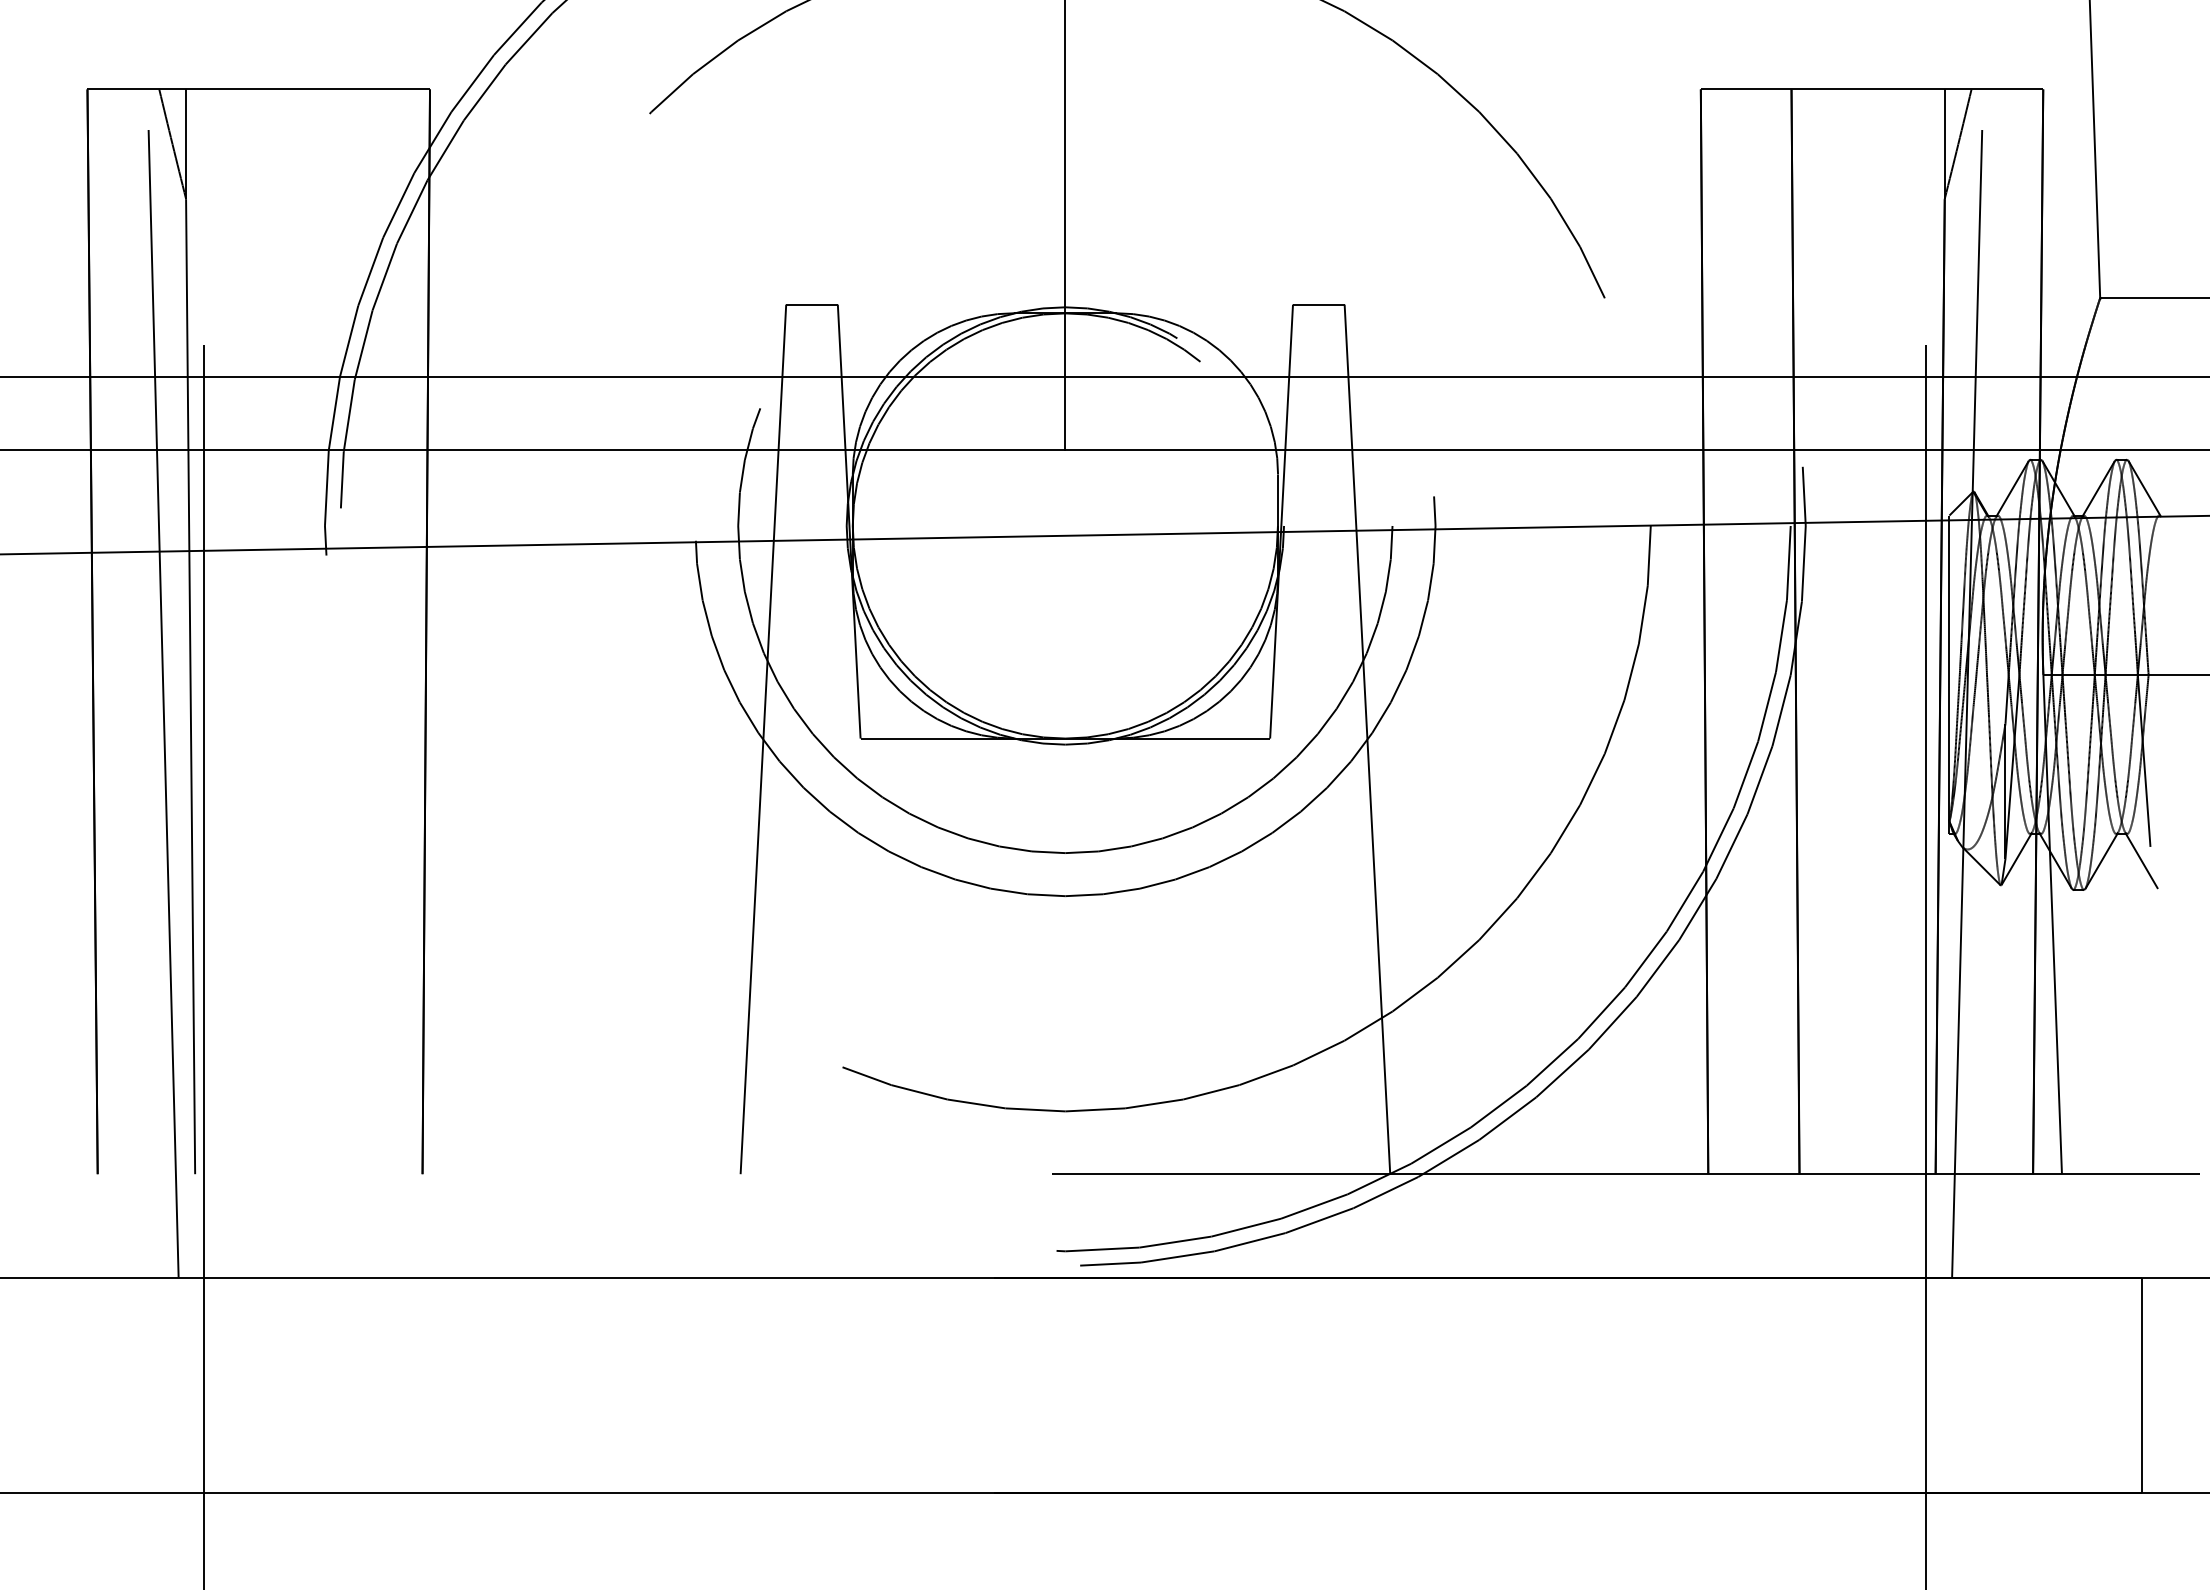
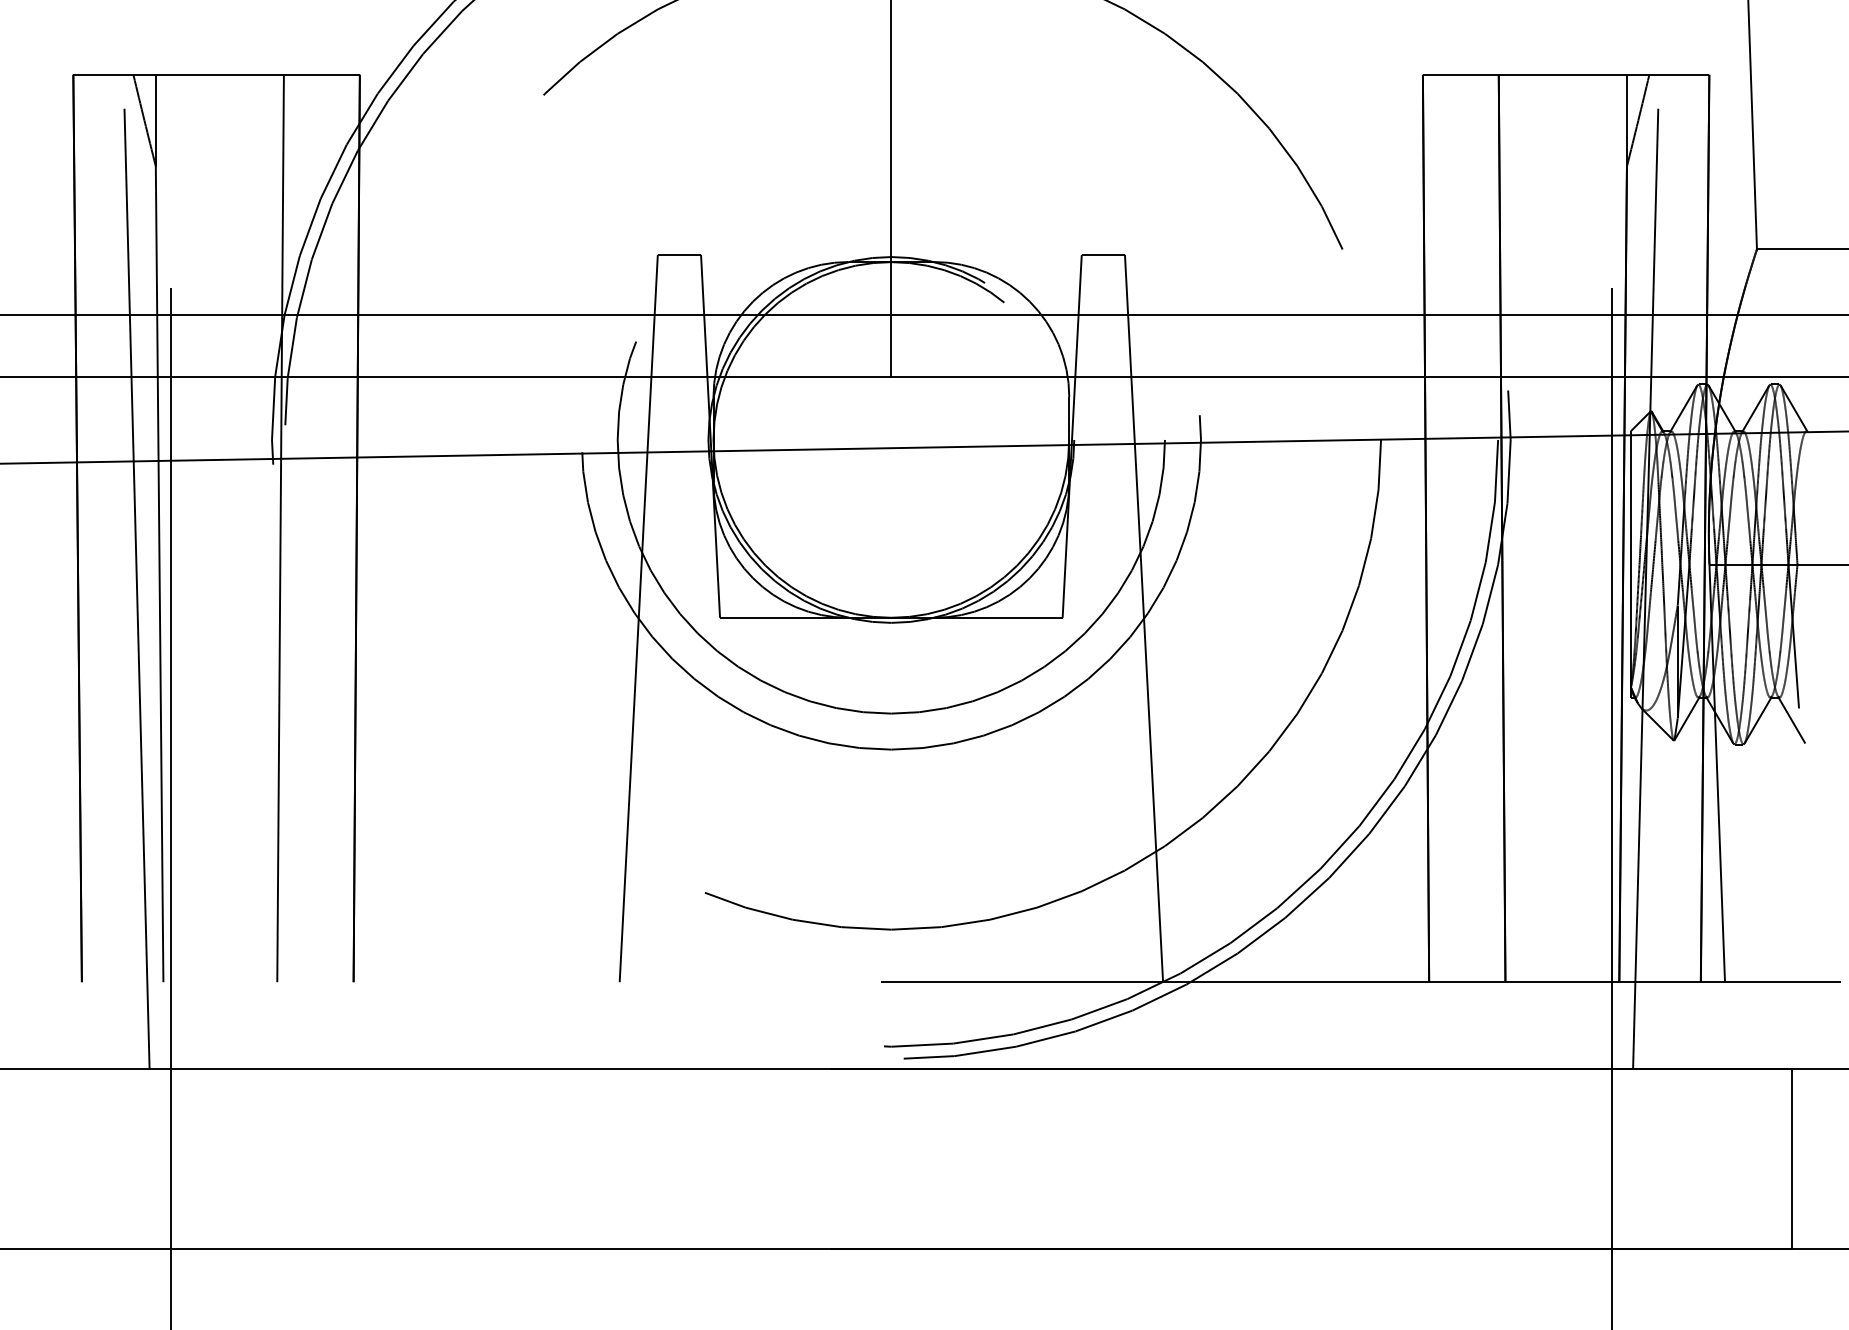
line: (335, 631) -> (280, 528), added

